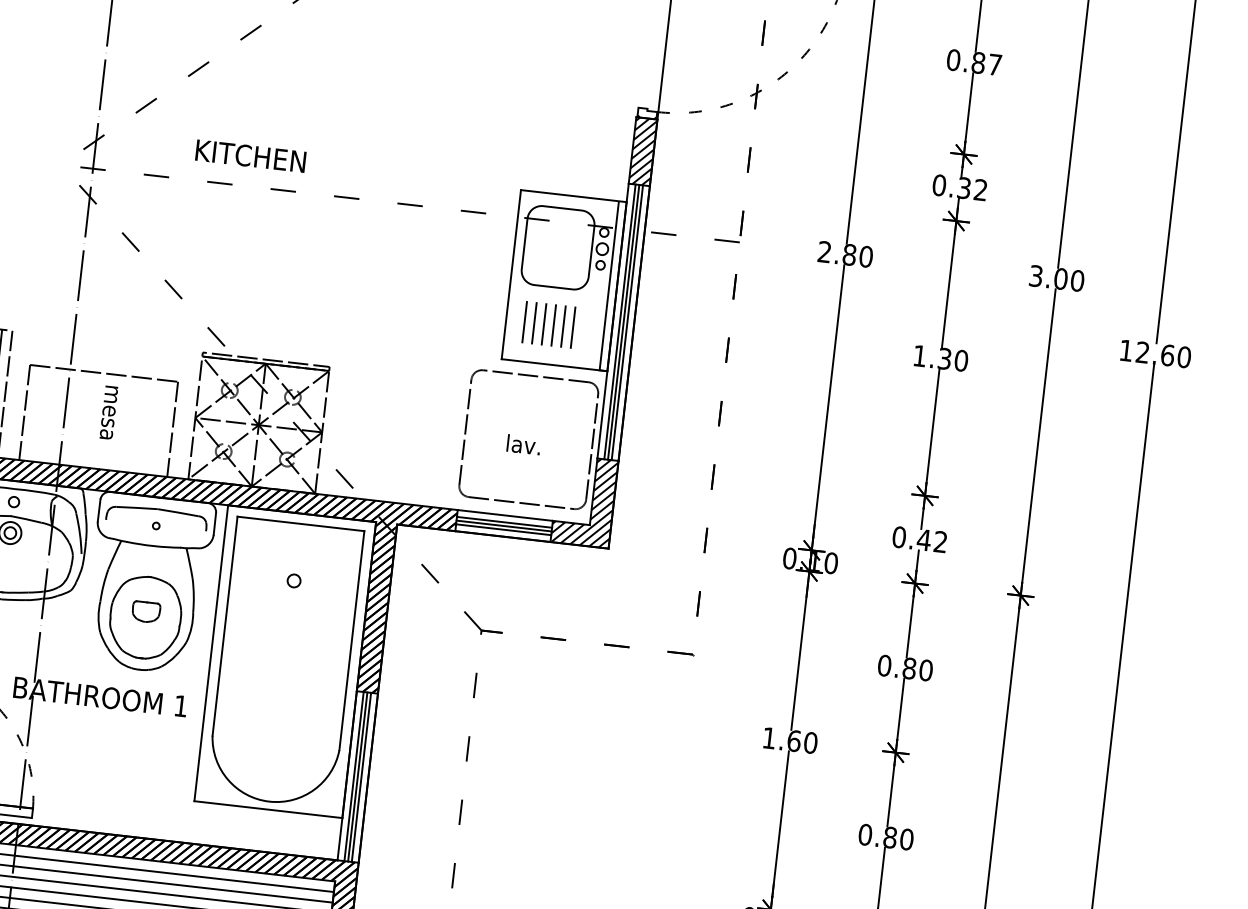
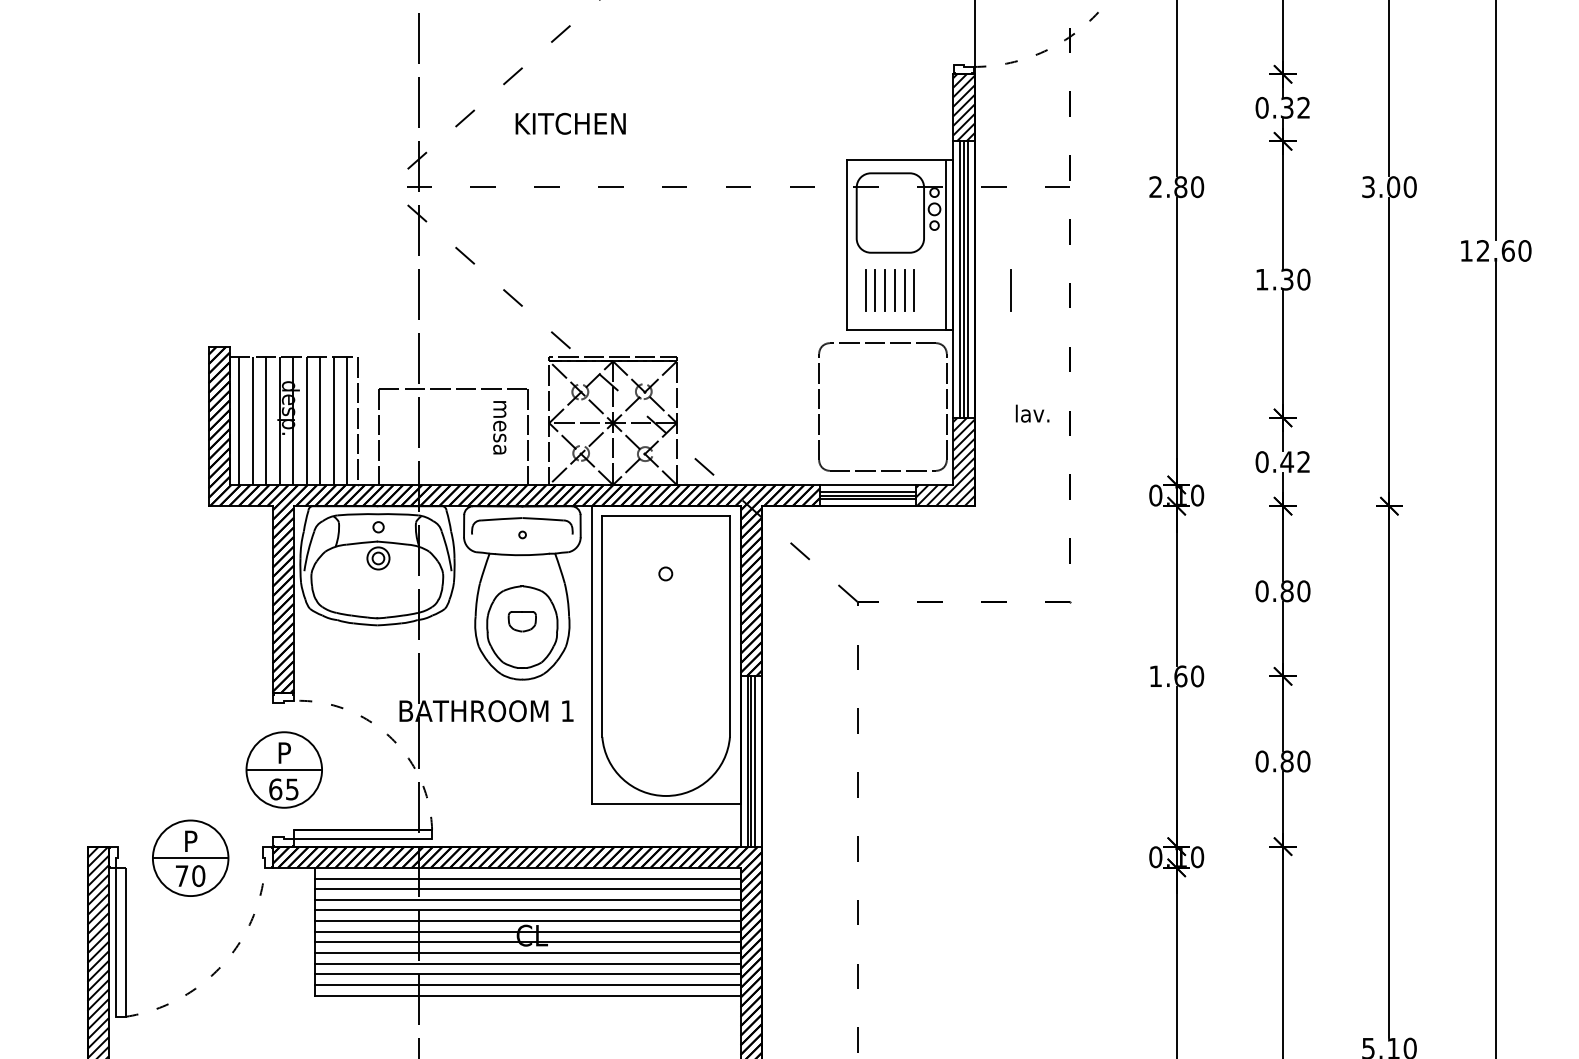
text: (250, 155) -> (570, 123), moved
line: (668, 338) -> (1010, 290), added
text: (108, 412) -> (499, 427), moved
text: (523, 444) -> (1032, 413), moved

